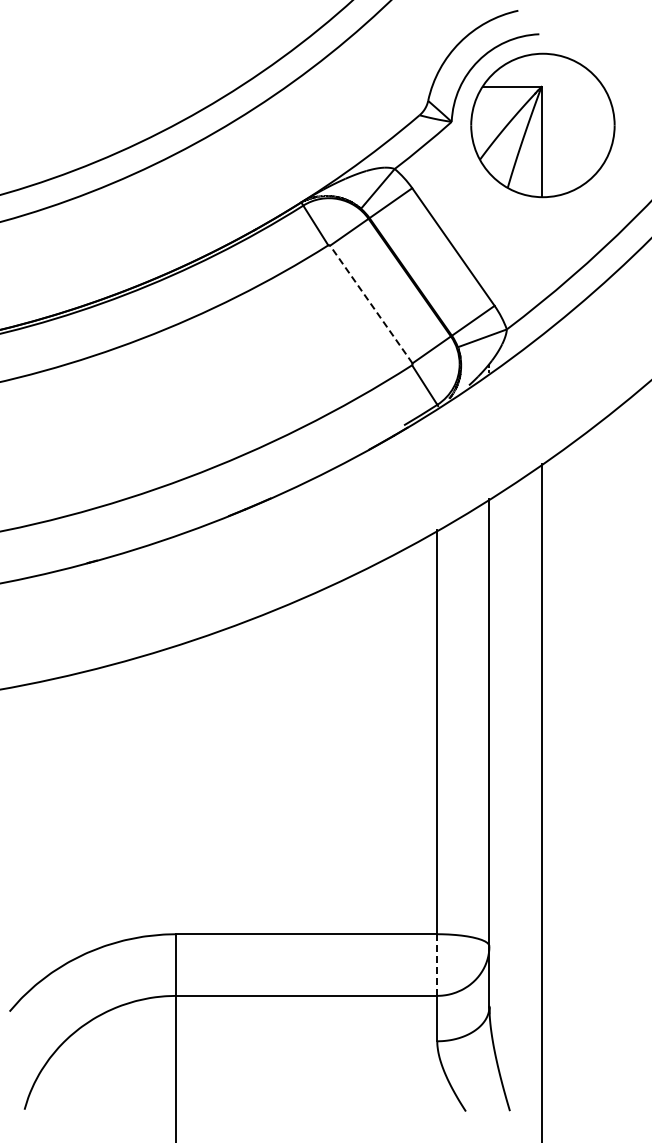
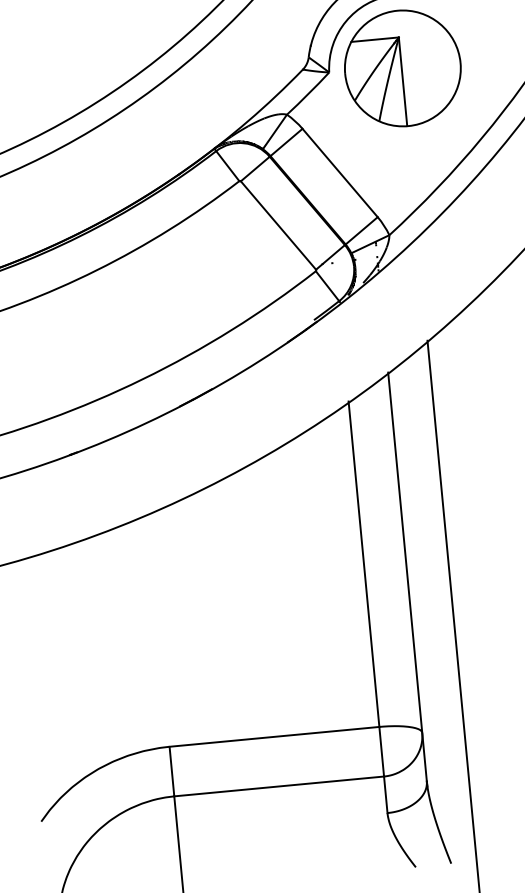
line: (371, 304) -> (278, 225), dashed -> solid
line: (437, 965) -> (381, 752), dashed -> solid

